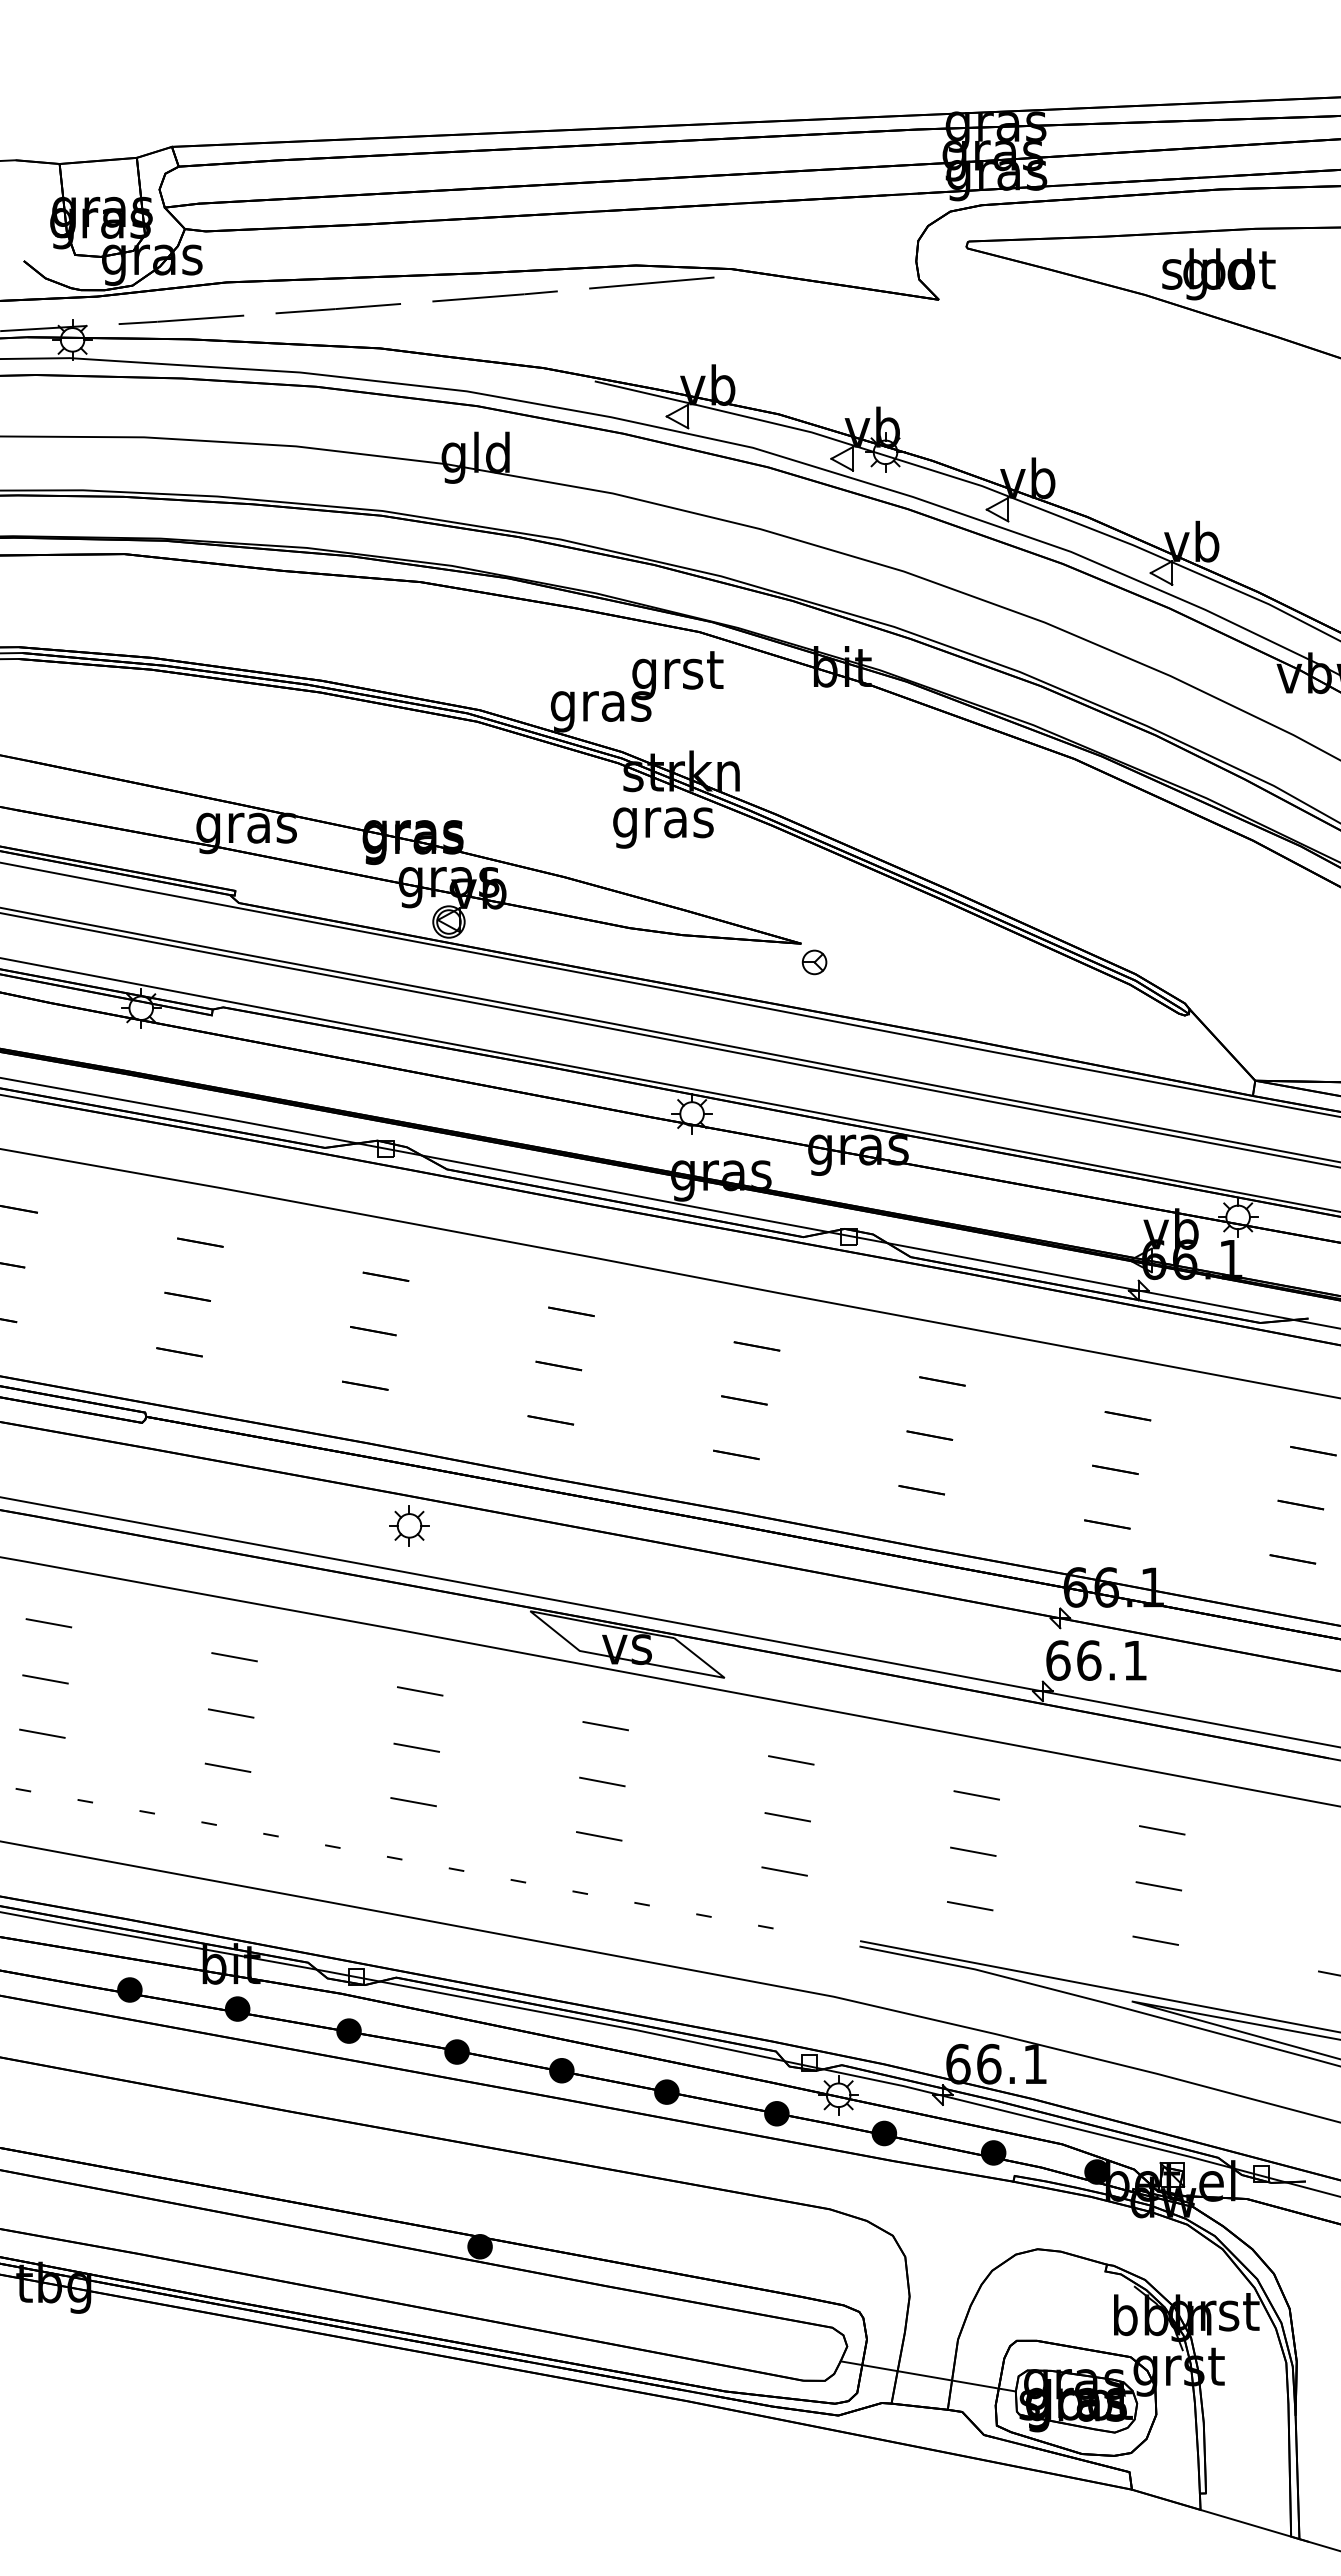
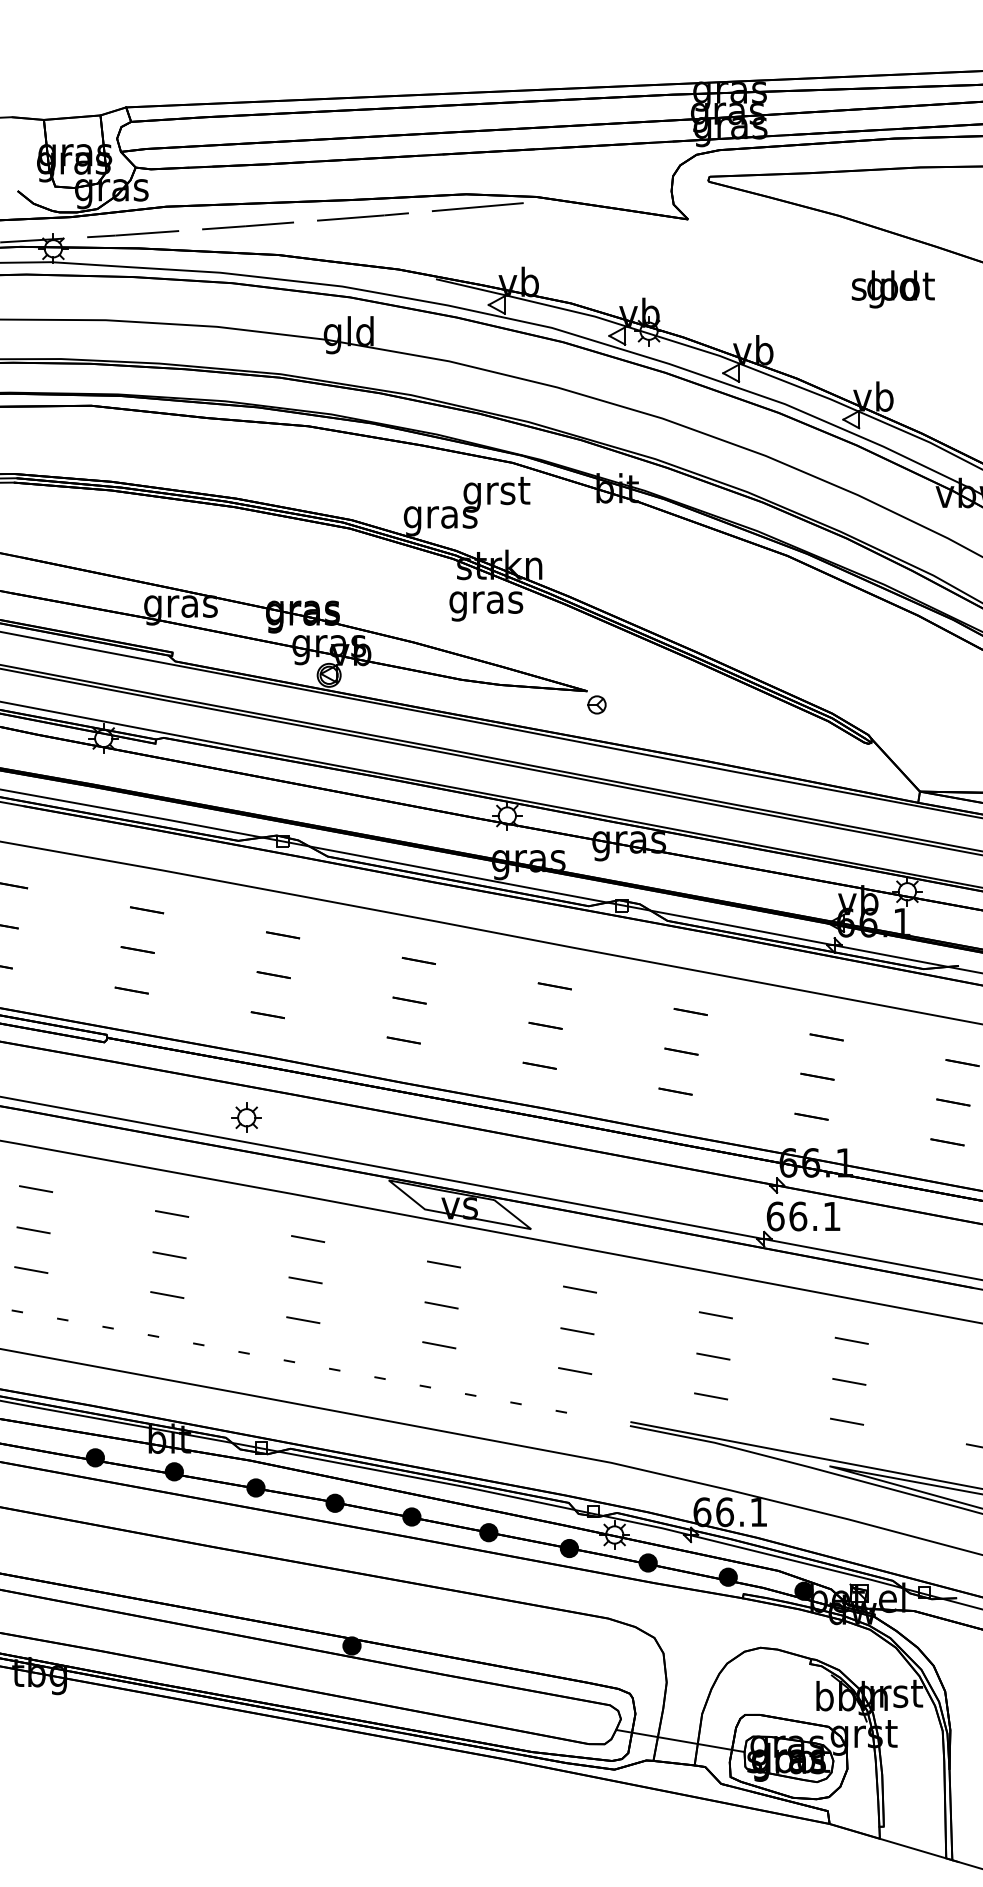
text: (1218, 274) -> (893, 289), moved
part: (409, 1525) -> (246, 1117), moved

